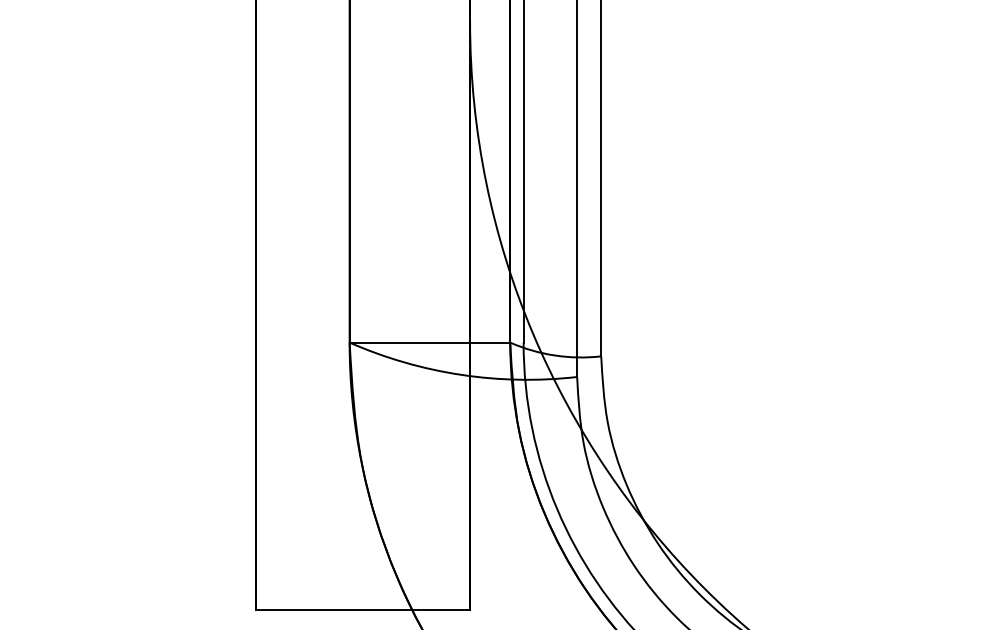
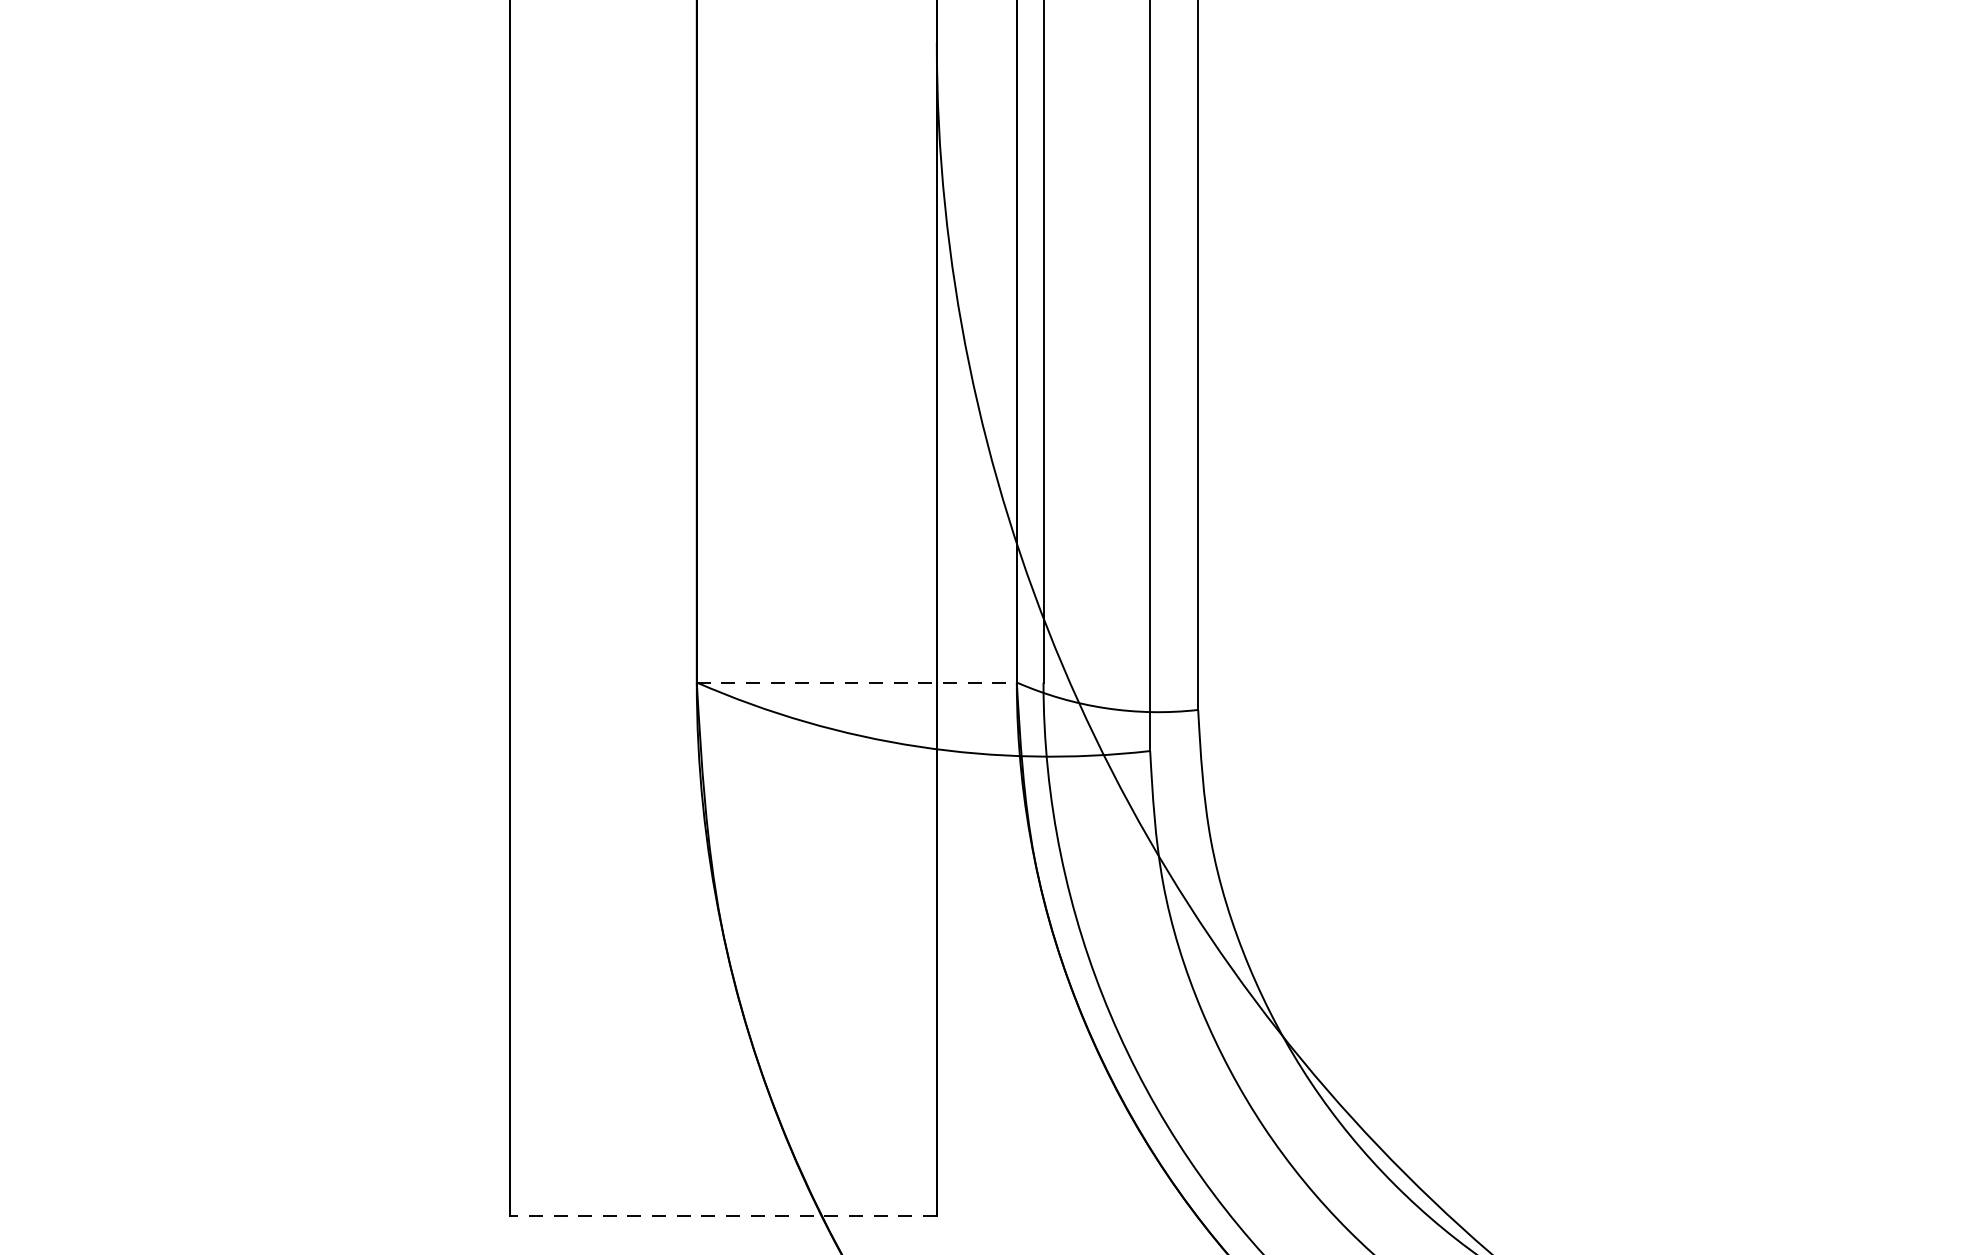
line: (430, 342) -> (857, 682), solid -> dashed
line: (362, 610) -> (722, 1216), solid -> dashed

